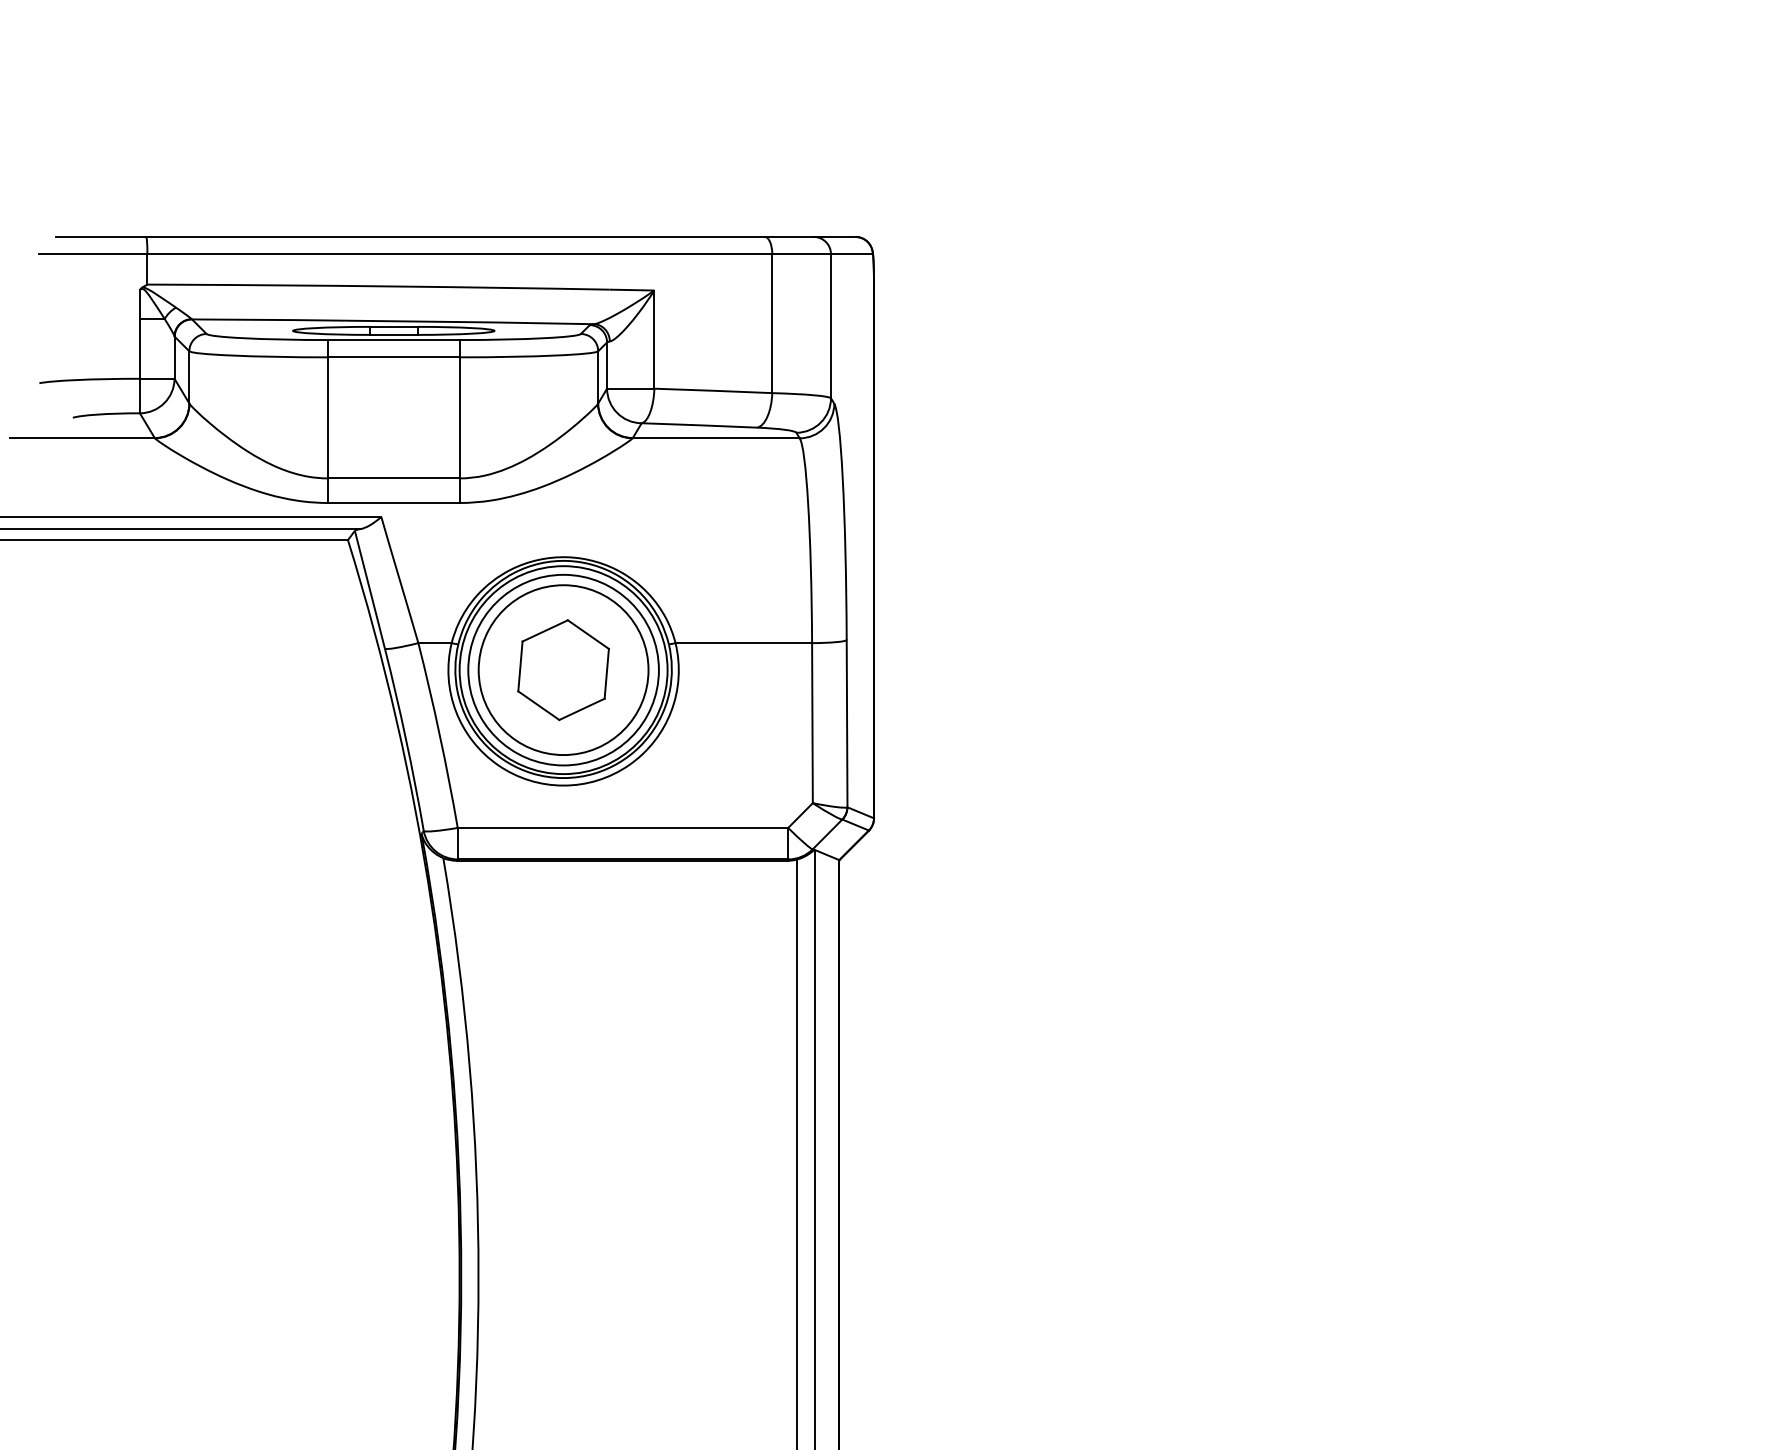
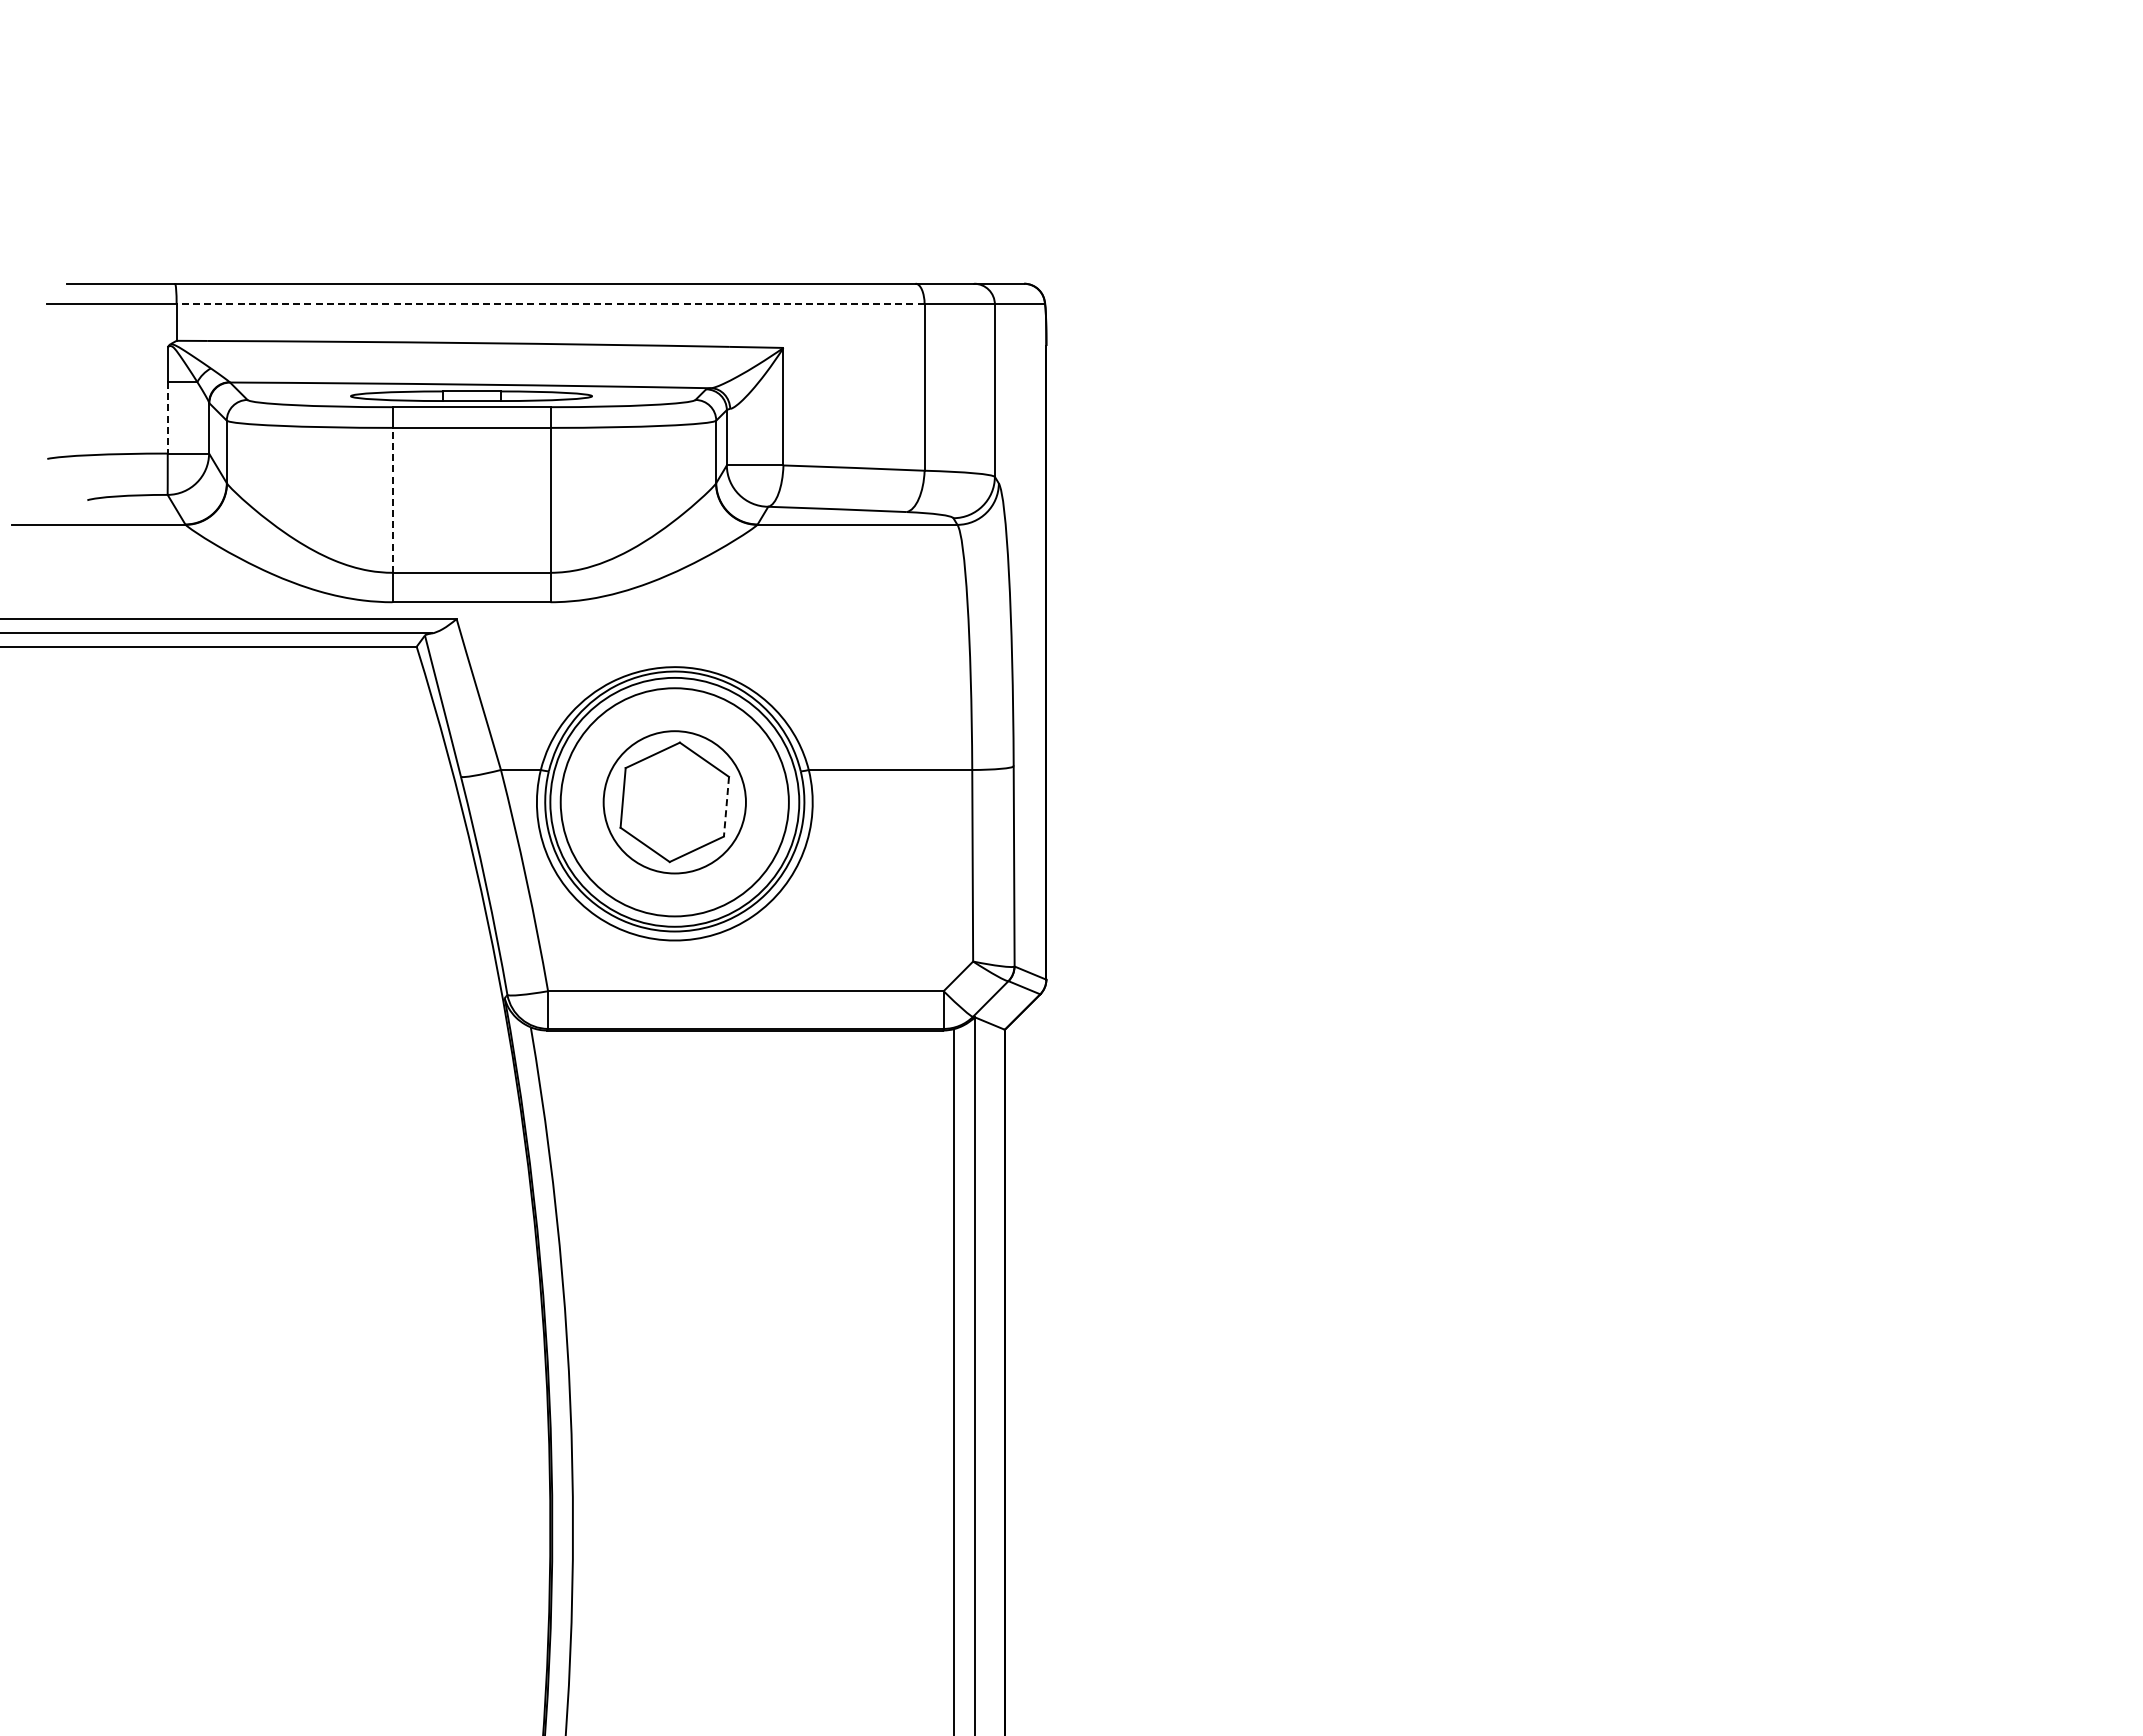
line: (459, 254) -> (550, 304), solid -> dashed
line: (139, 348) -> (167, 417), solid -> dashed
line: (327, 417) -> (392, 499), solid -> dashed
circle: (563, 669) -> (674, 801), size x0.7
line: (606, 673) -> (726, 806), solid -> dashed

